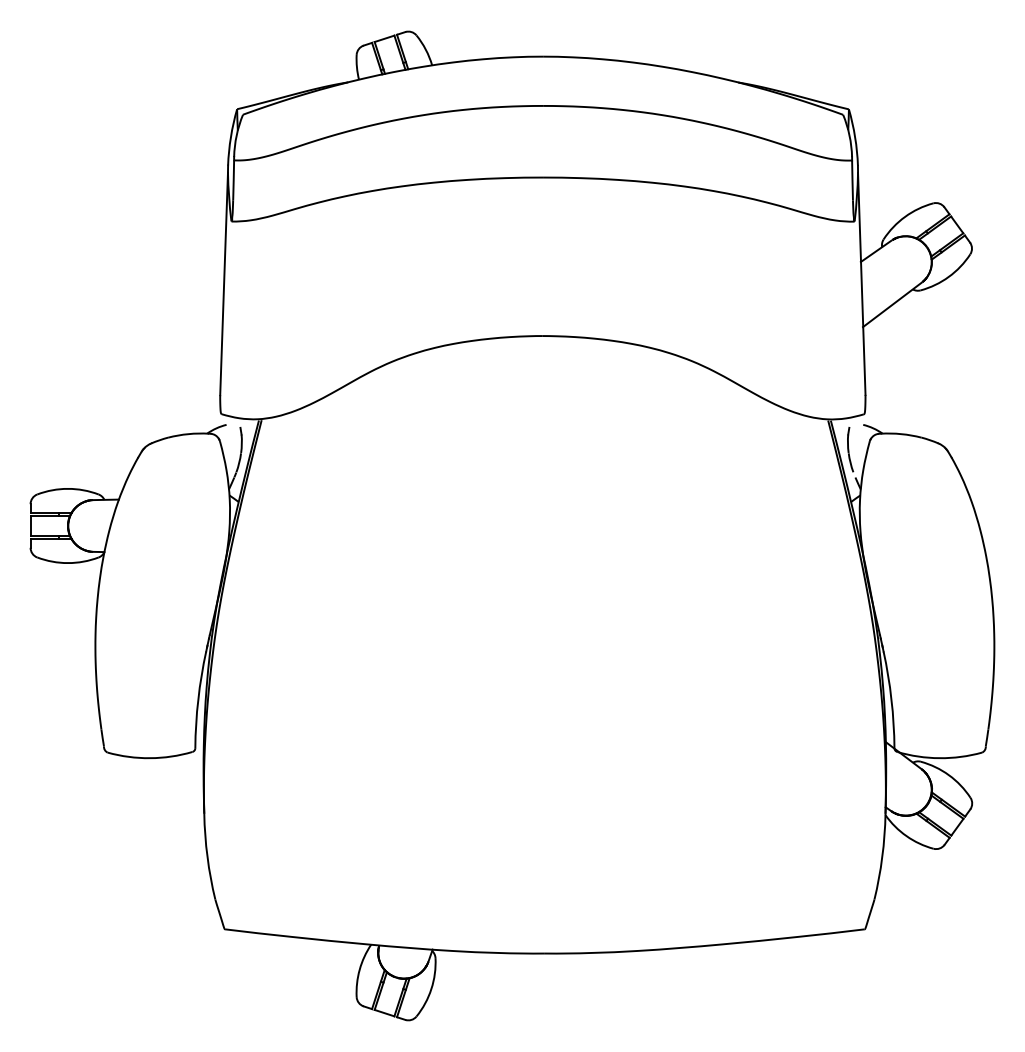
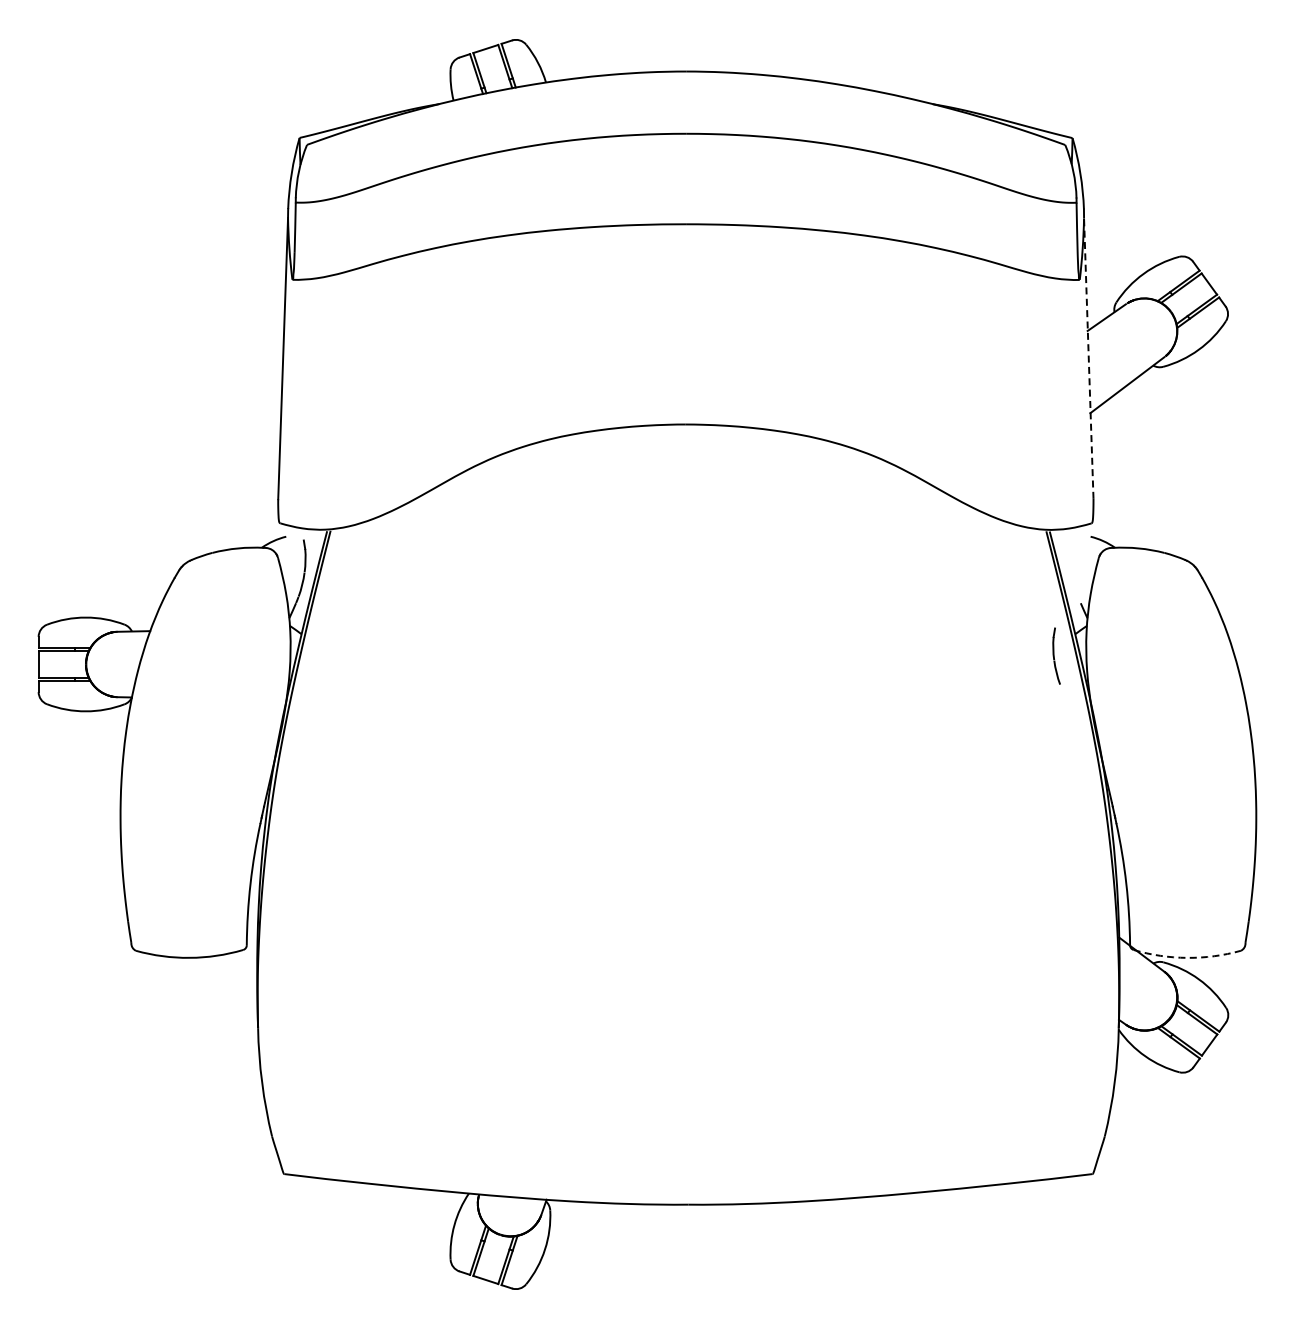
line: (861, 283) -> (1088, 358), solid -> dashed
part: (850, 449) -> (1056, 655), moved
arc: (939, 757) -> (1187, 957), solid -> dashed

